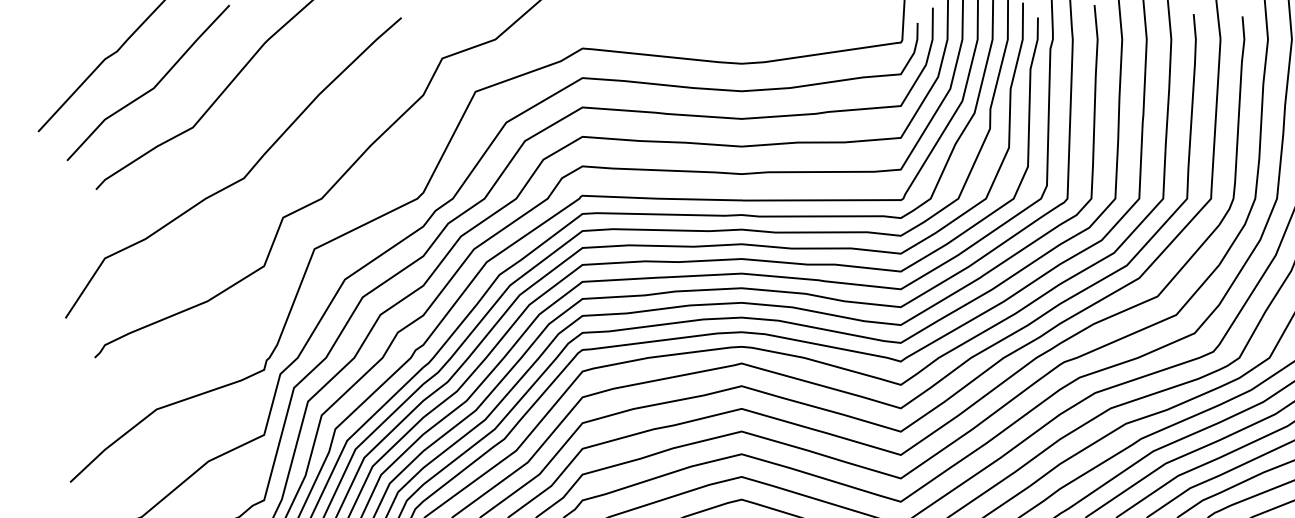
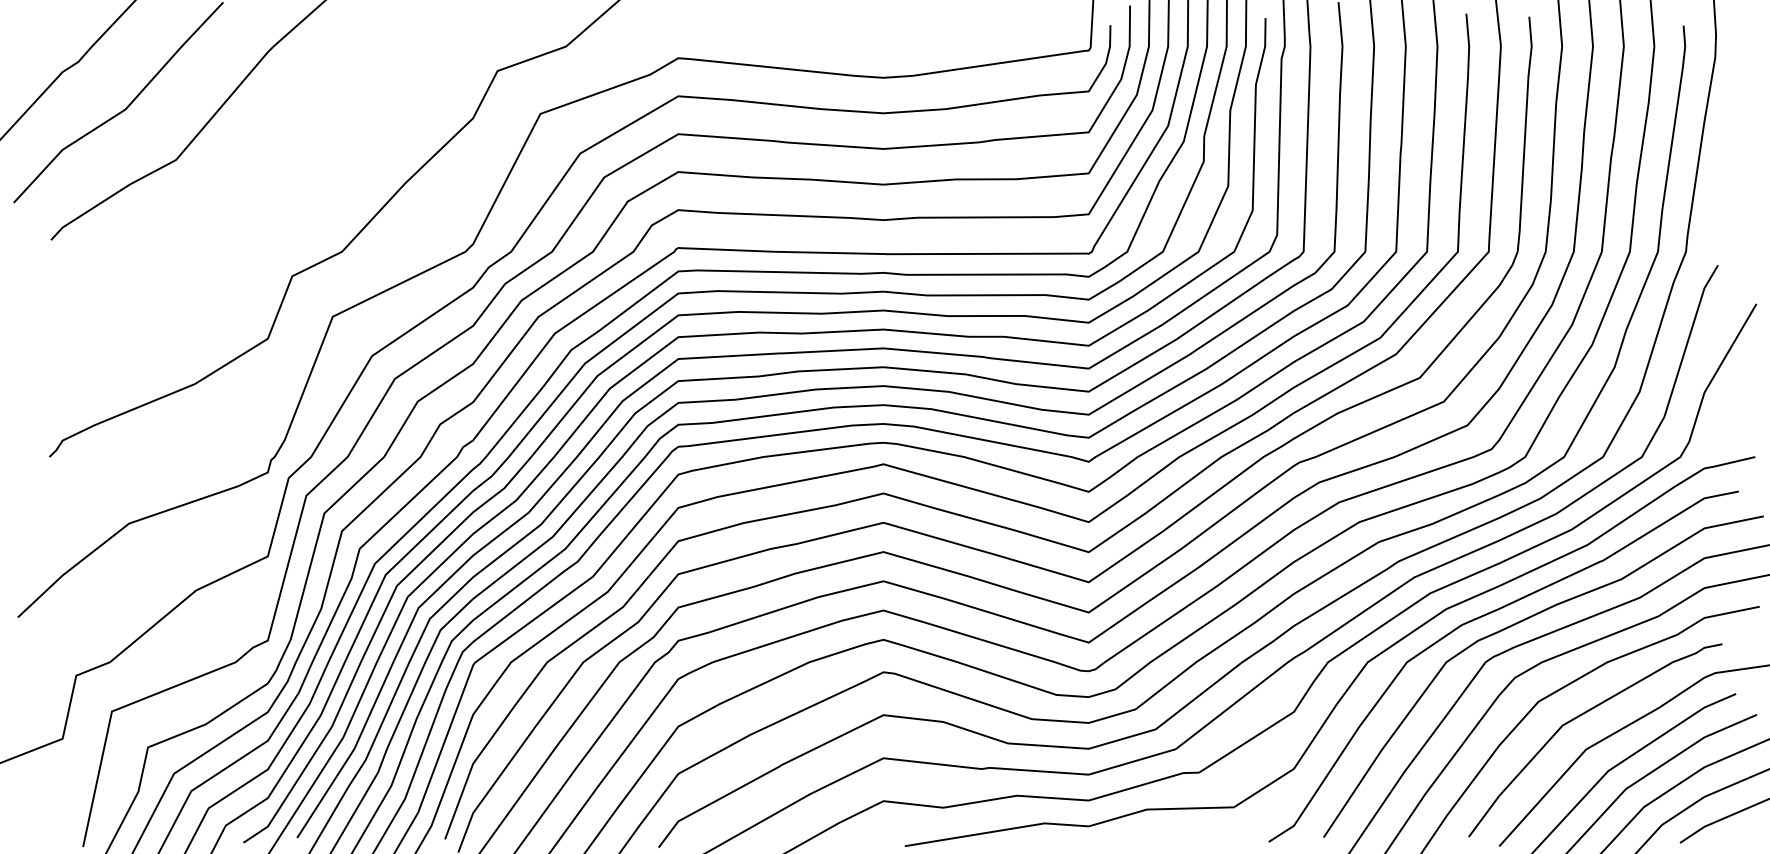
curve: (239, 179) -> (235, 227), removed

